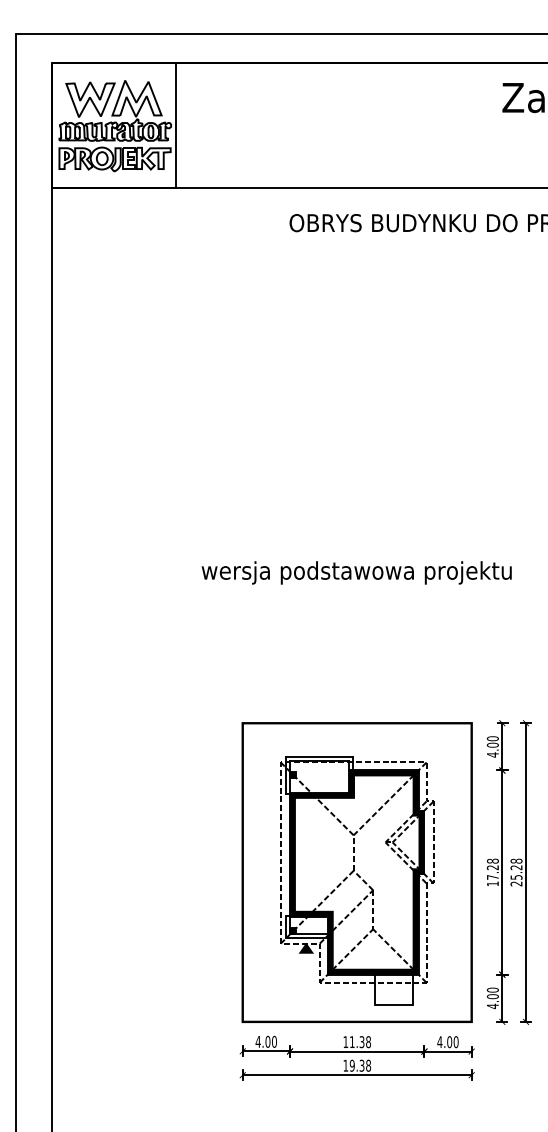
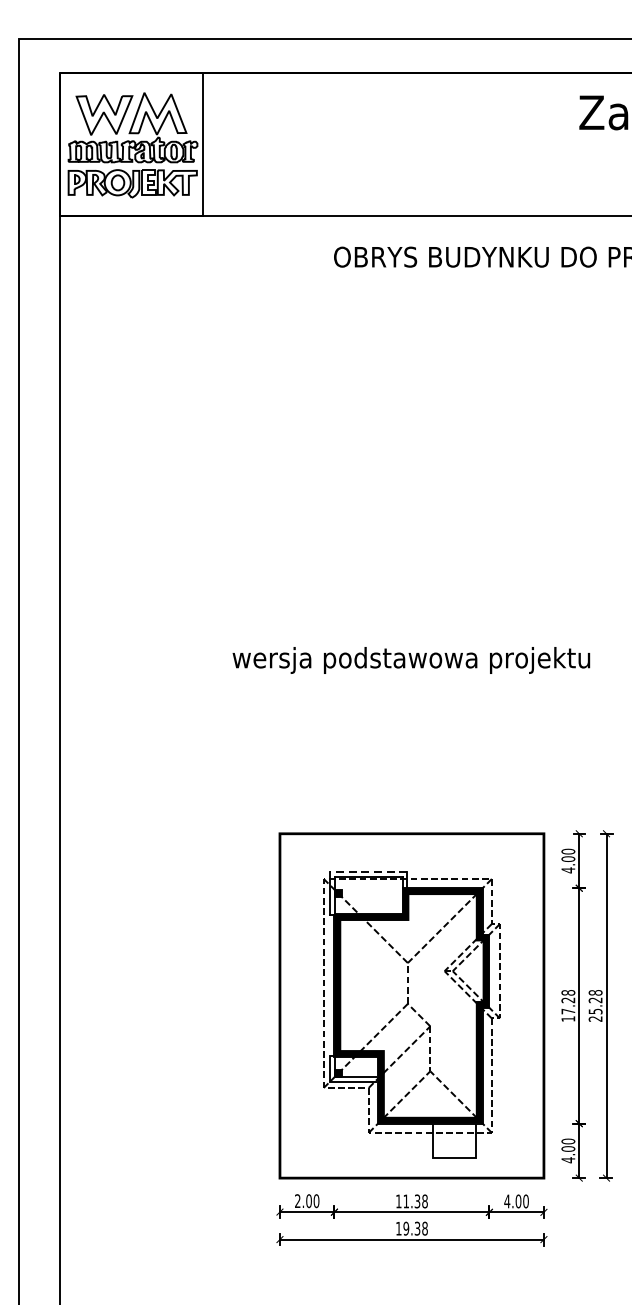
line: (319, 756) -> (368, 872), solid -> dashed
fill: (306, 947) -> (353, 1092), removed
text: (257, 1041) -> (296, 1200), 4.00 -> 2.00

